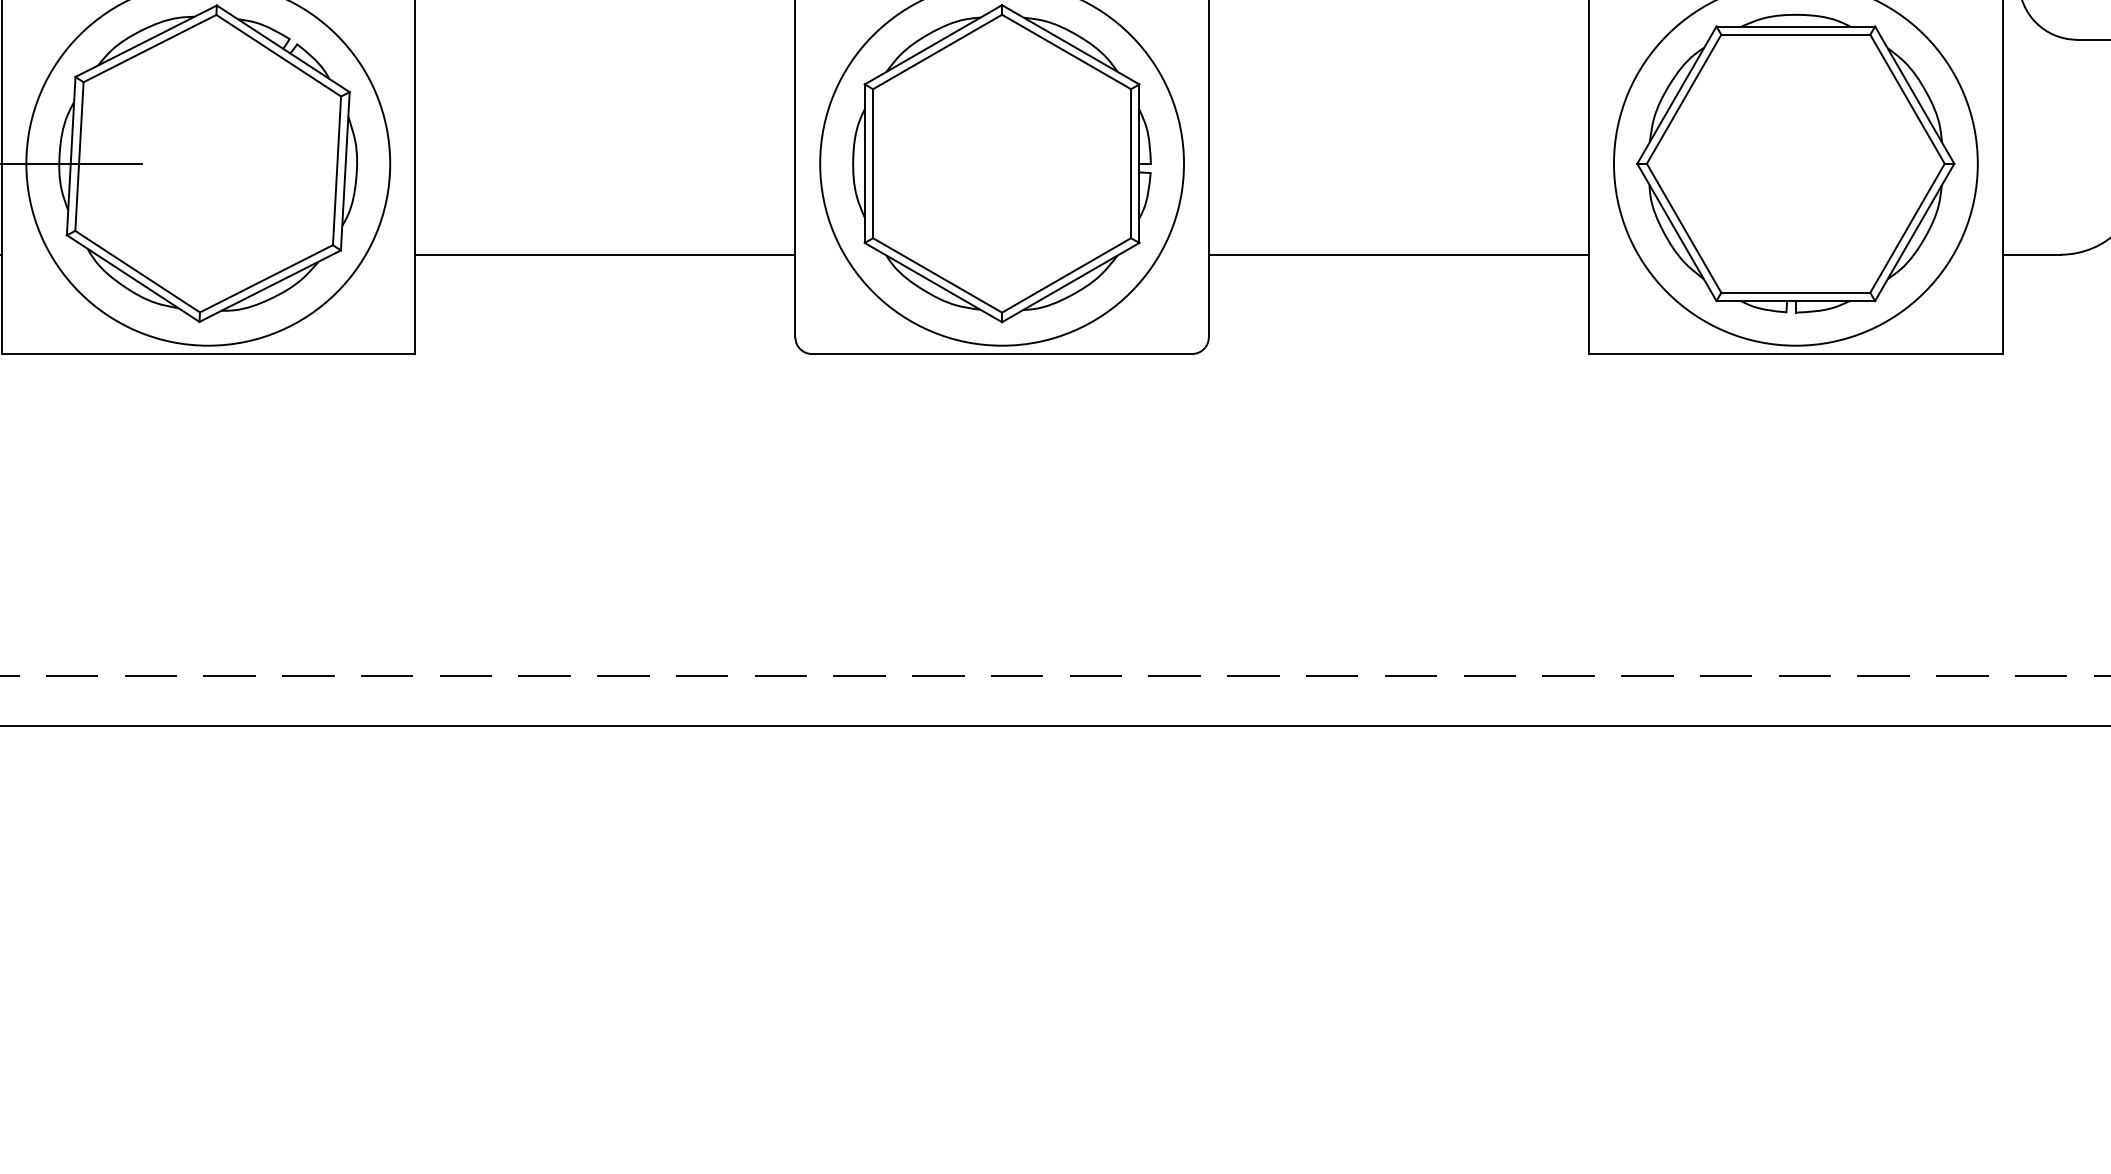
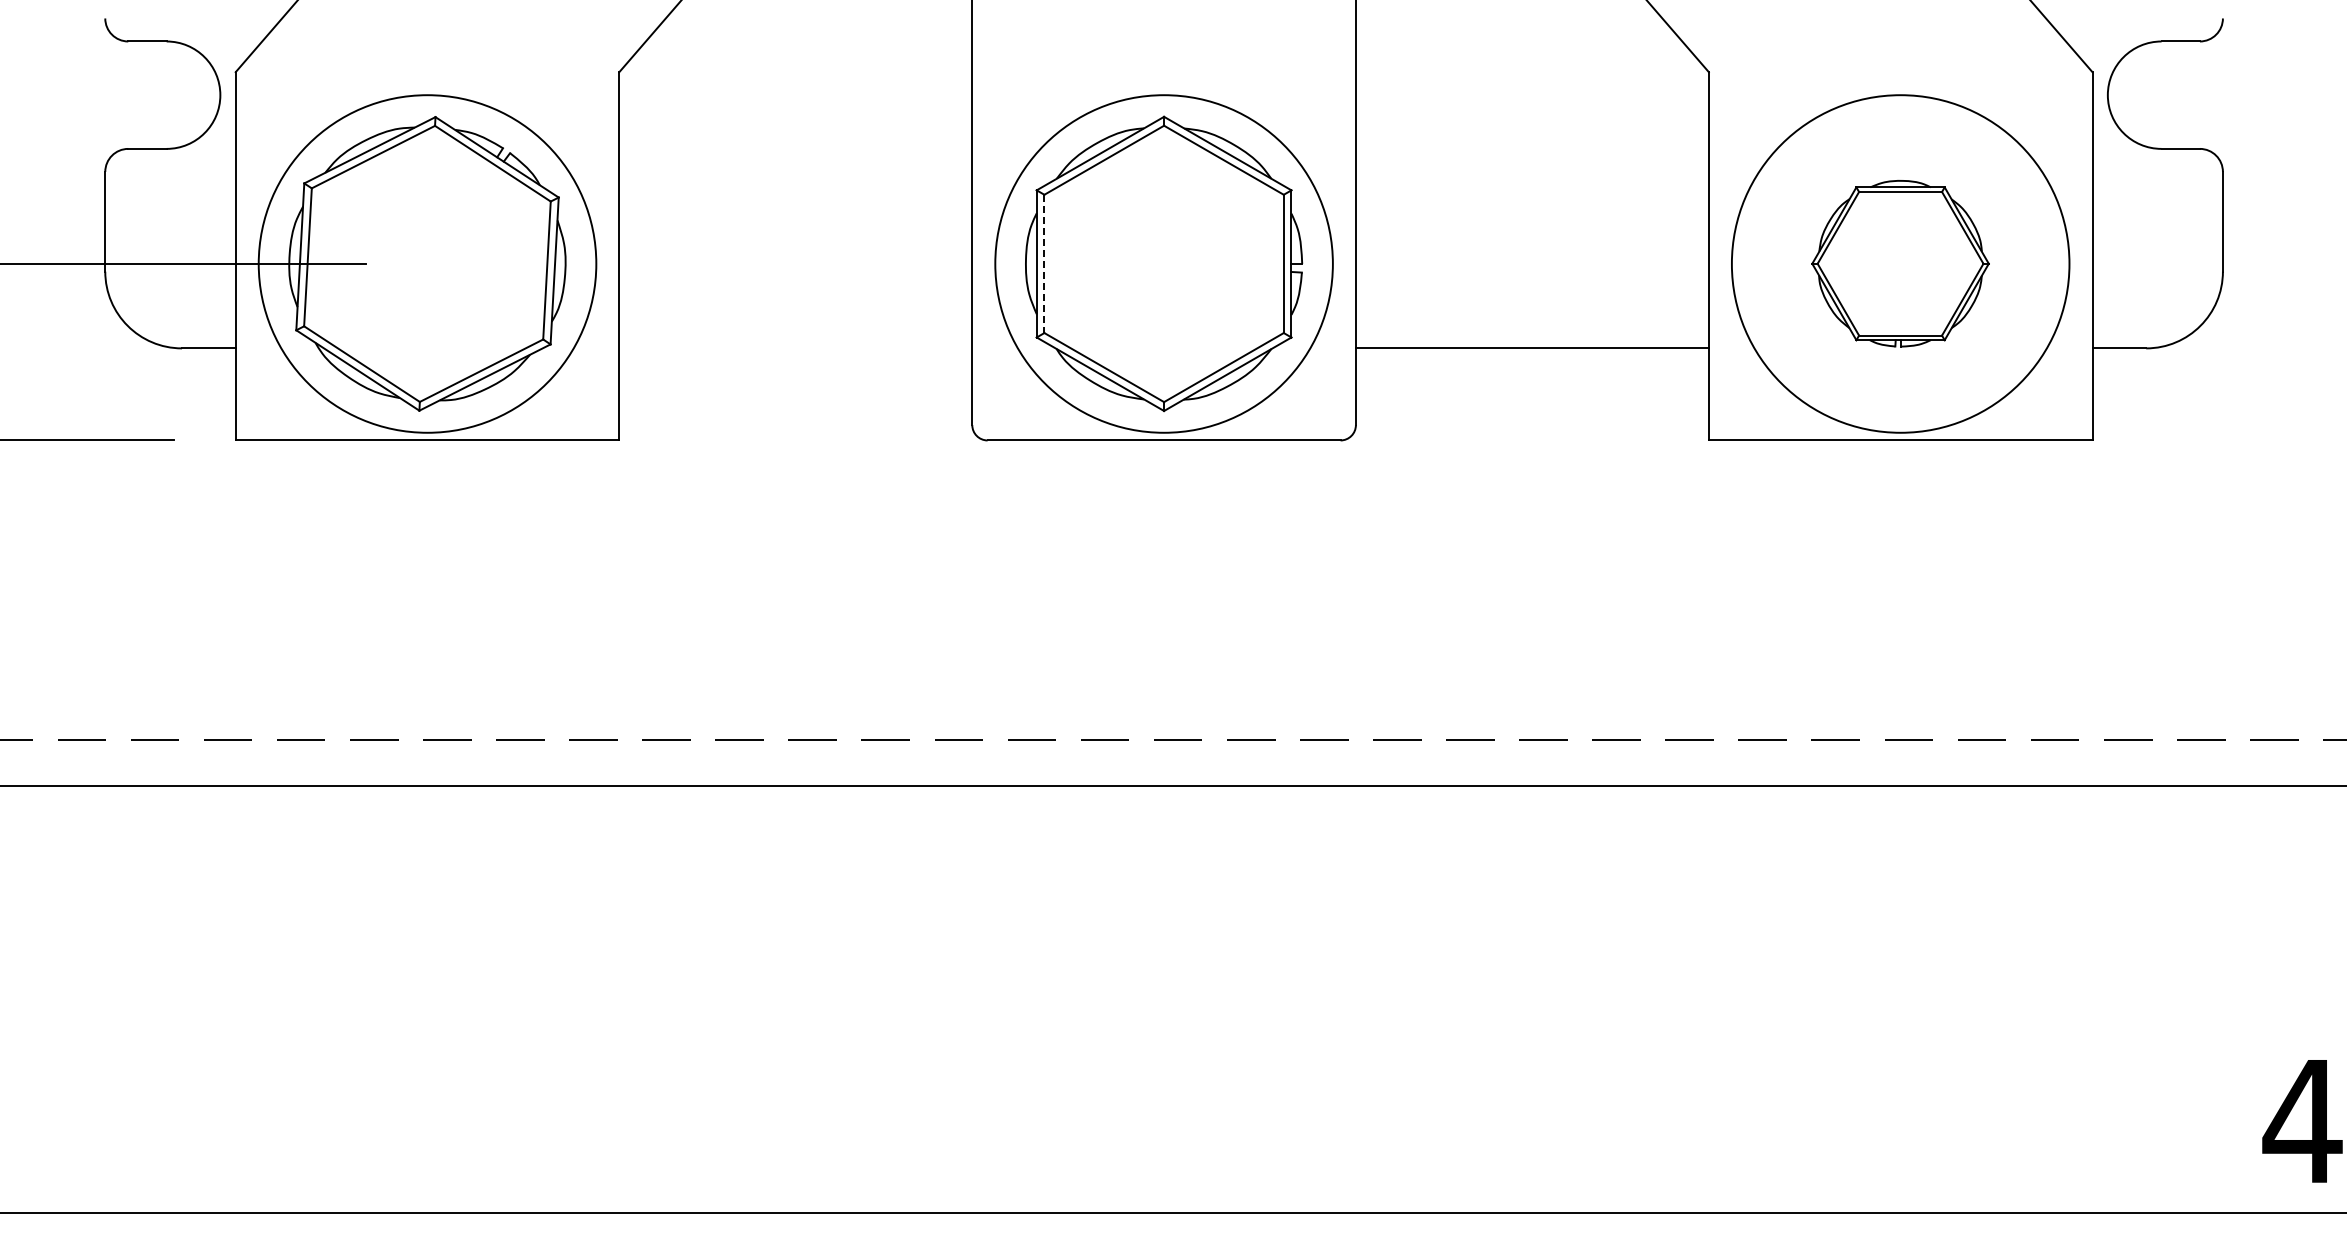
part: (1795, 163) -> (1900, 263), size x0.6
line: (873, 164) -> (1044, 264), solid -> dashed
line: (604, 254) -> (795, 348), removed

